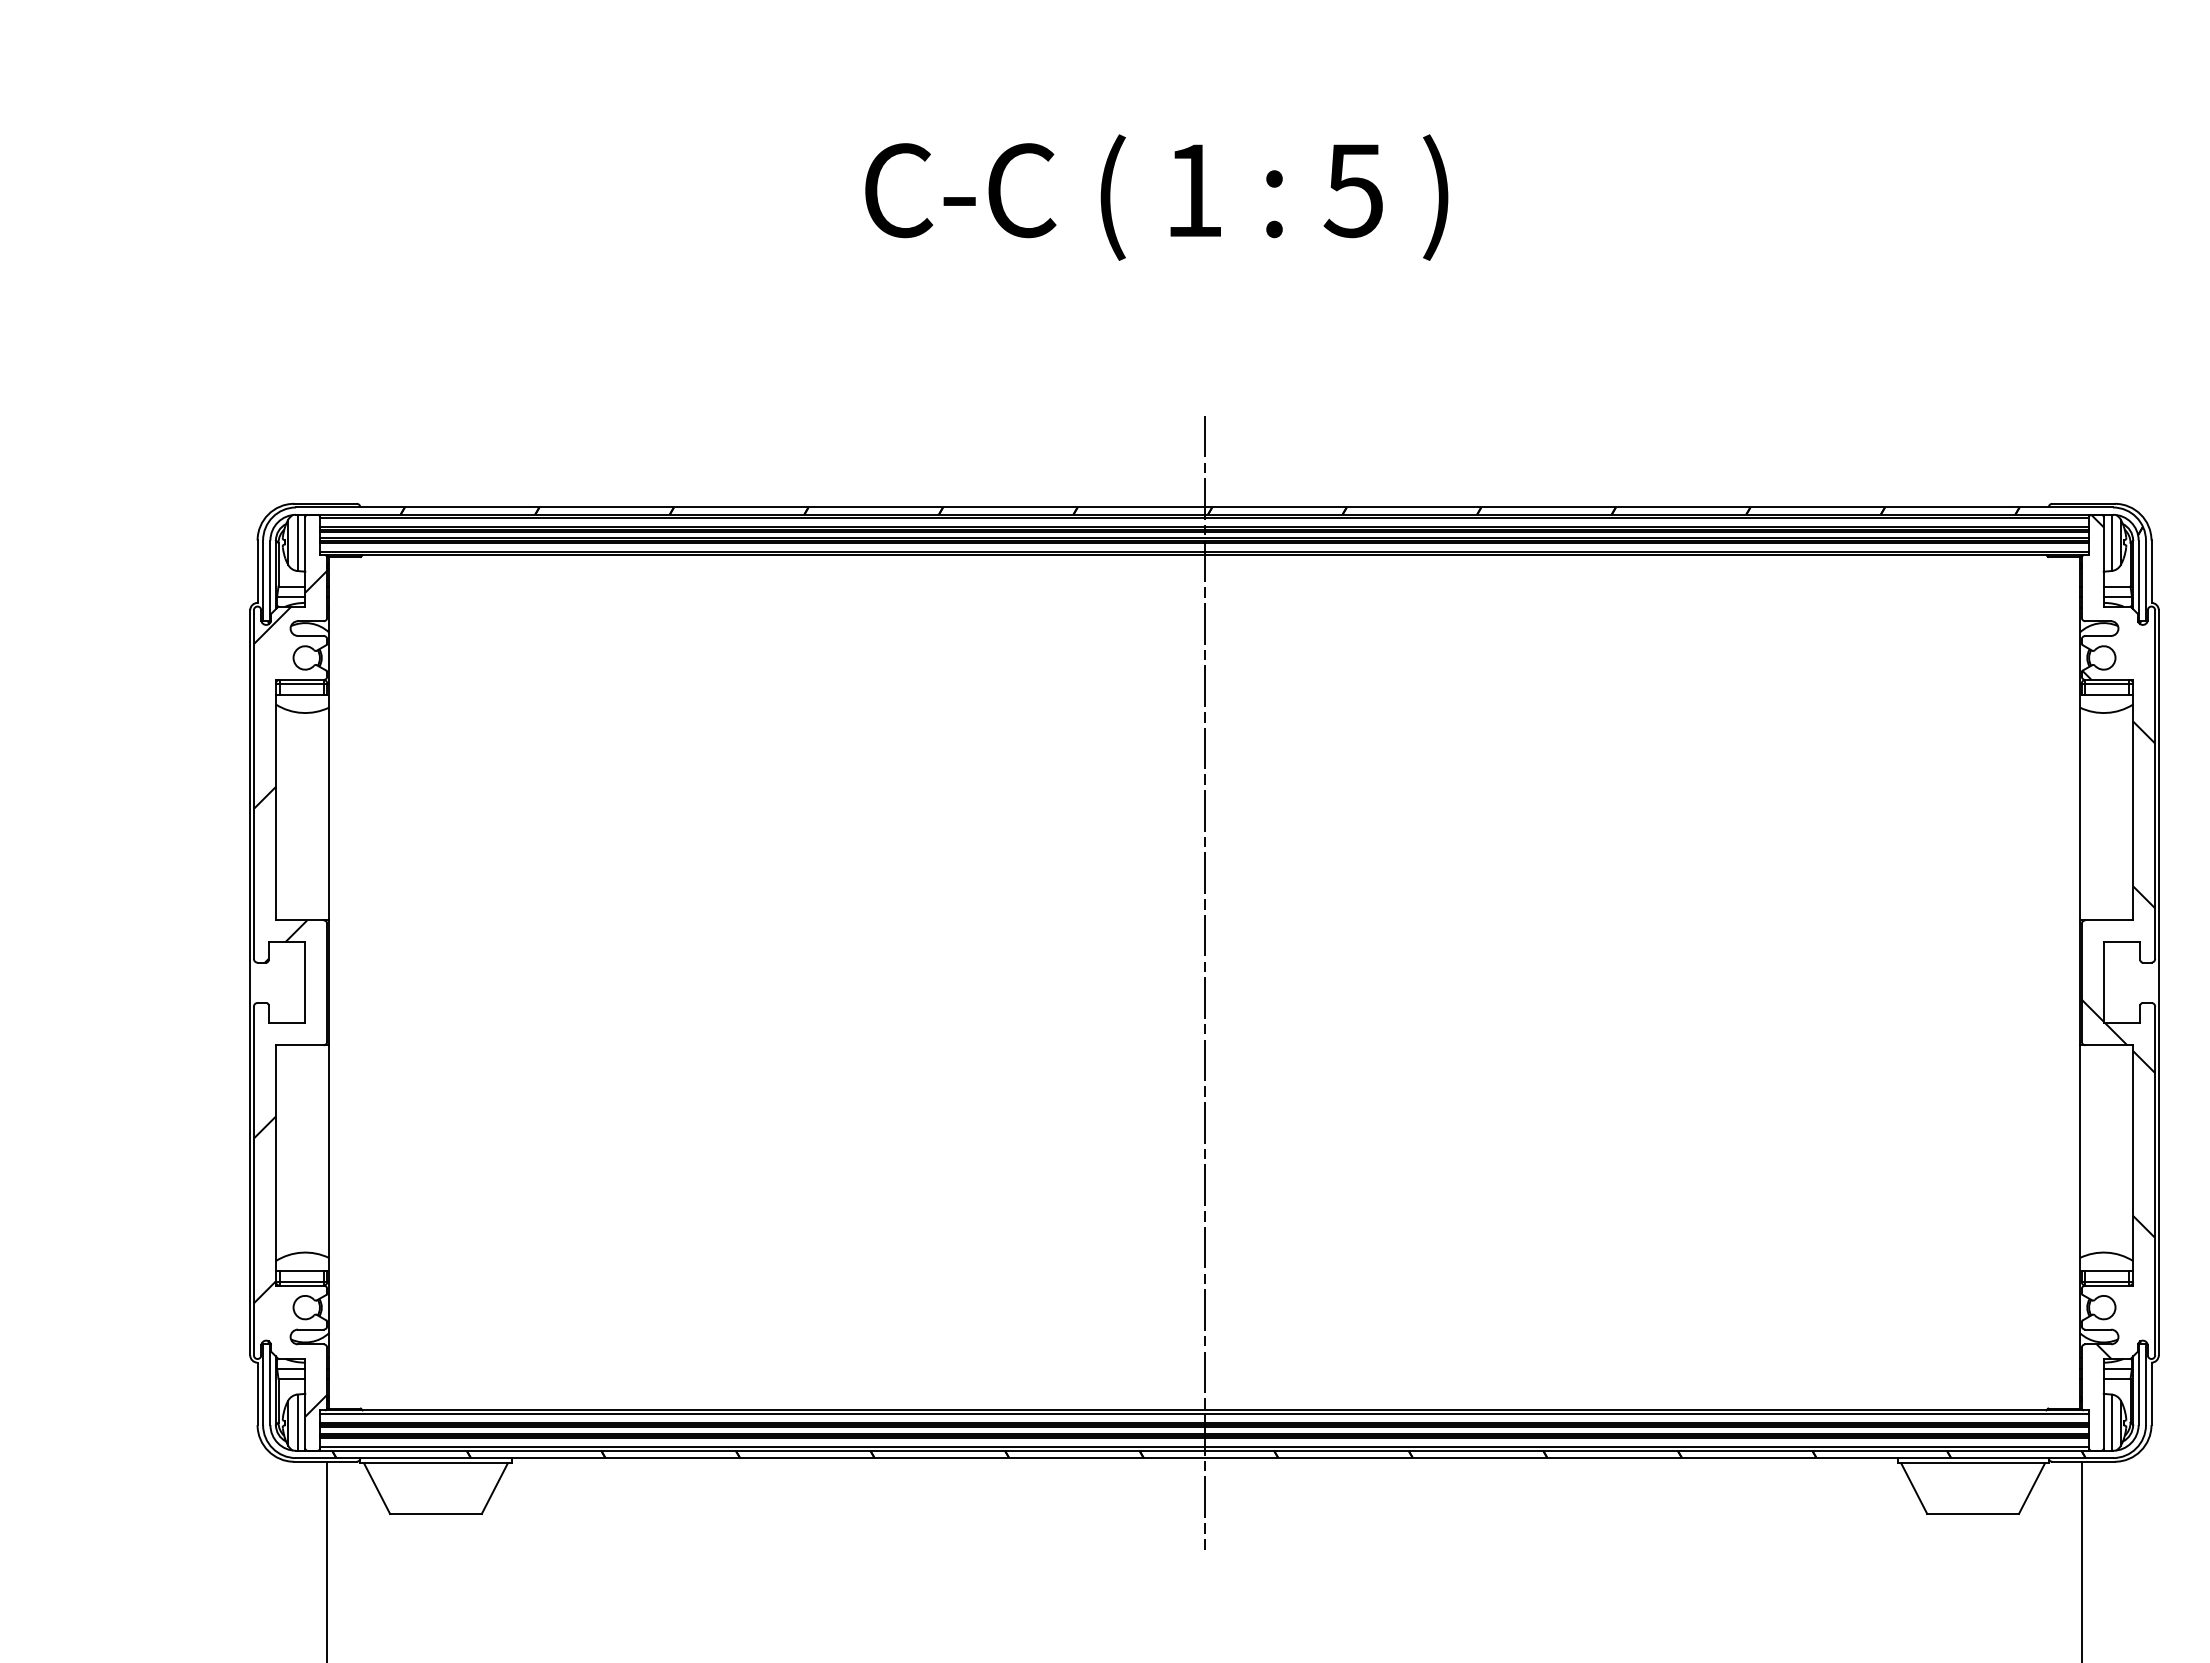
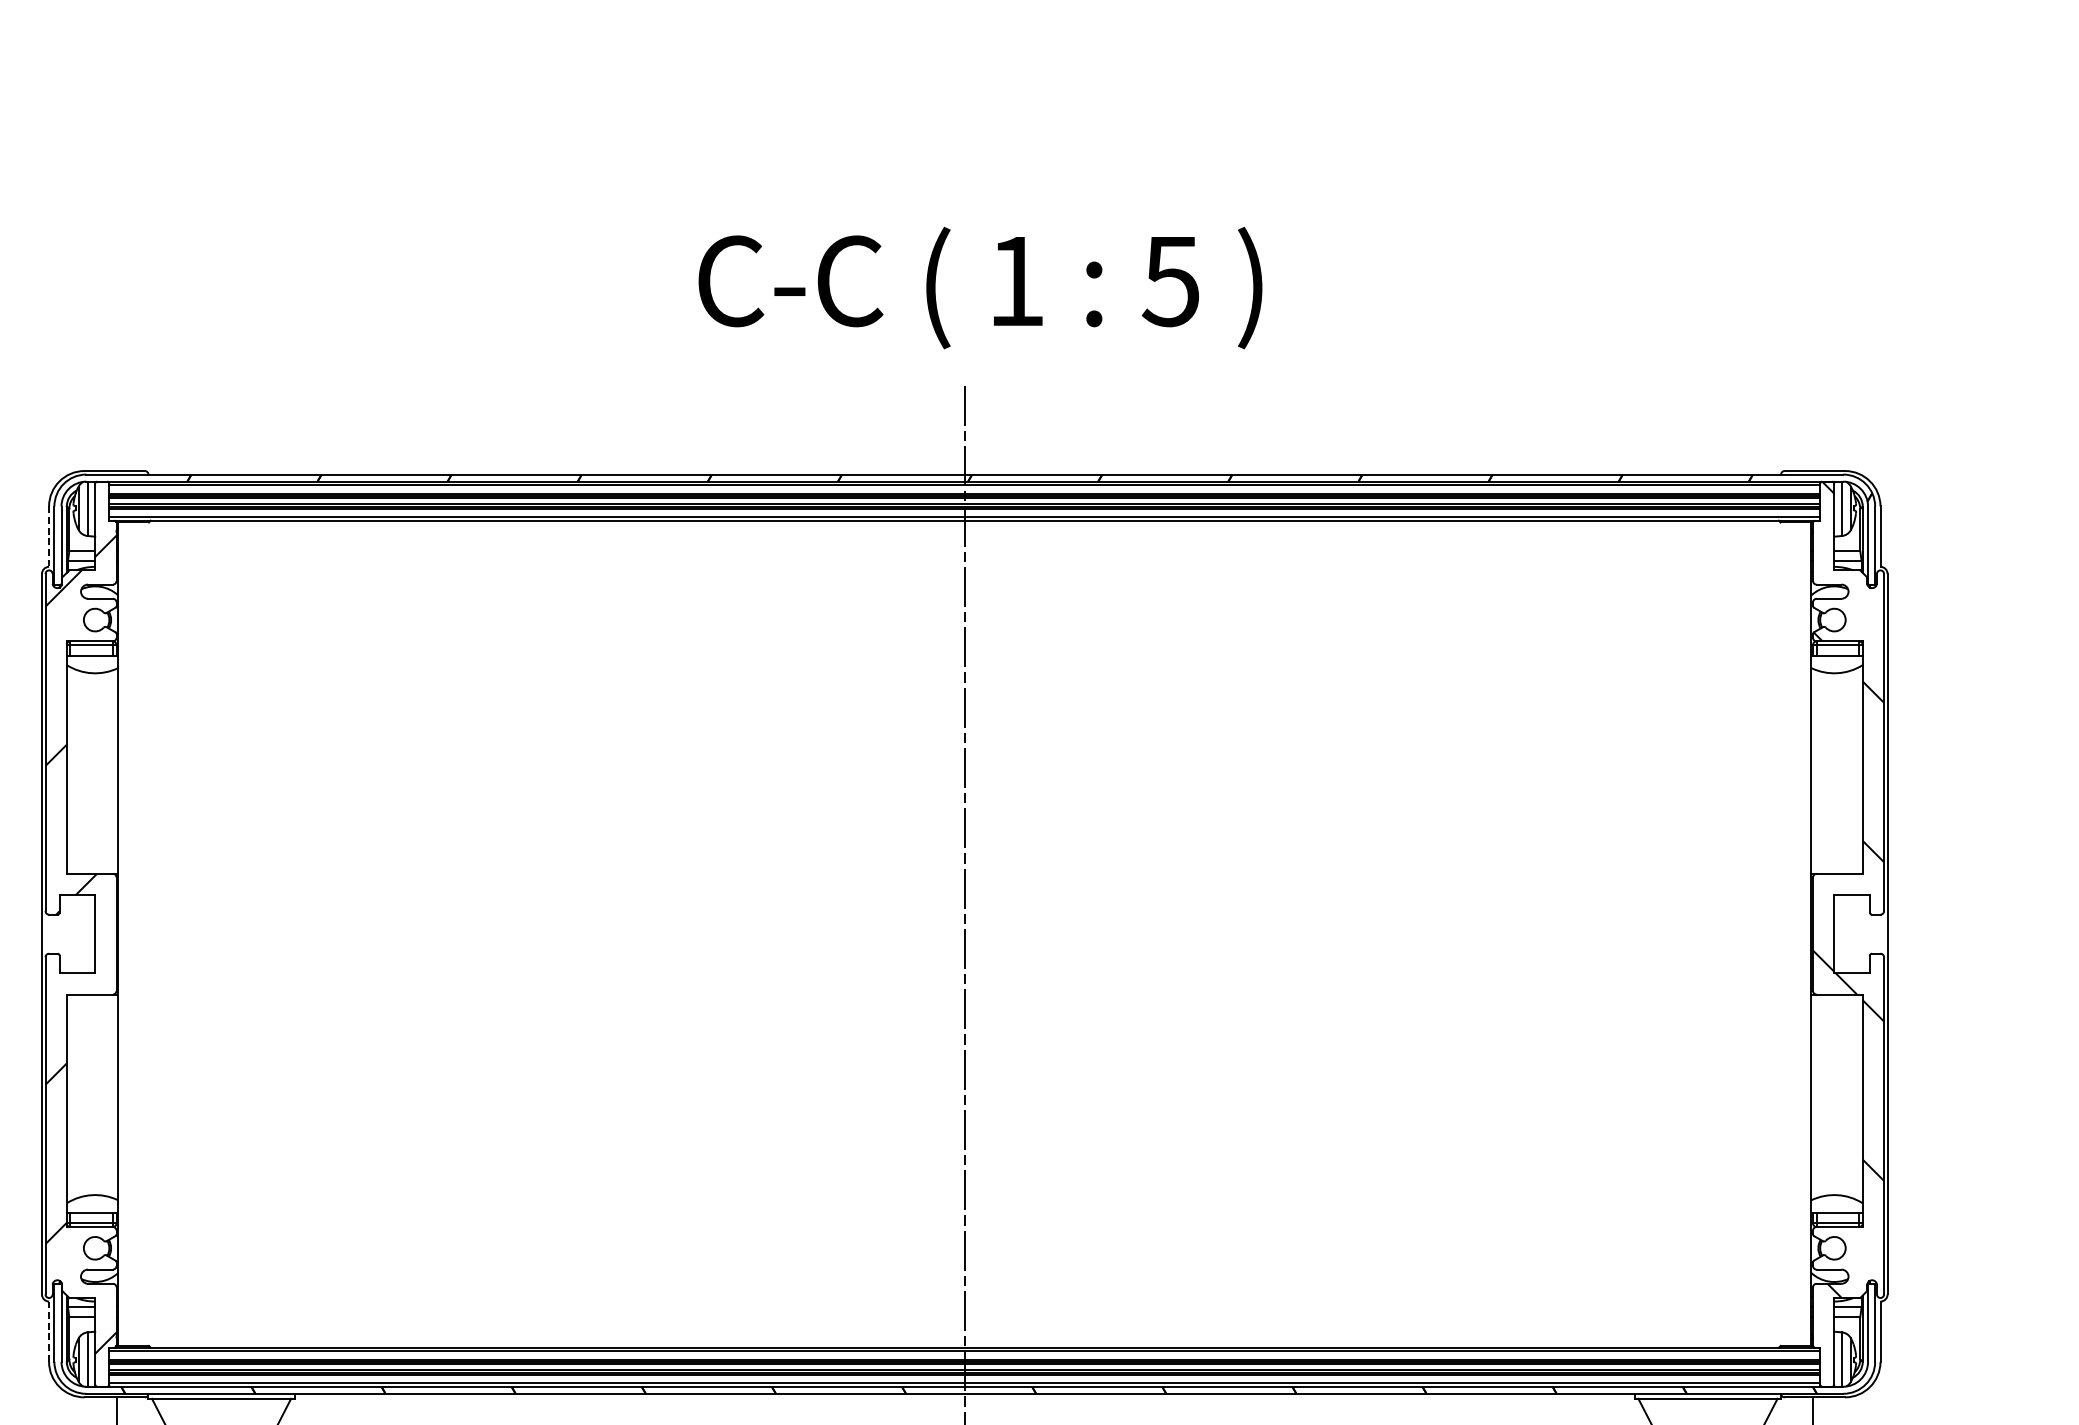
text: (1156, 197) -> (980, 287), moved
line: (257, 572) -> (49, 537), solid -> dashed
line: (257, 1394) -> (49, 1332), solid -> dashed

